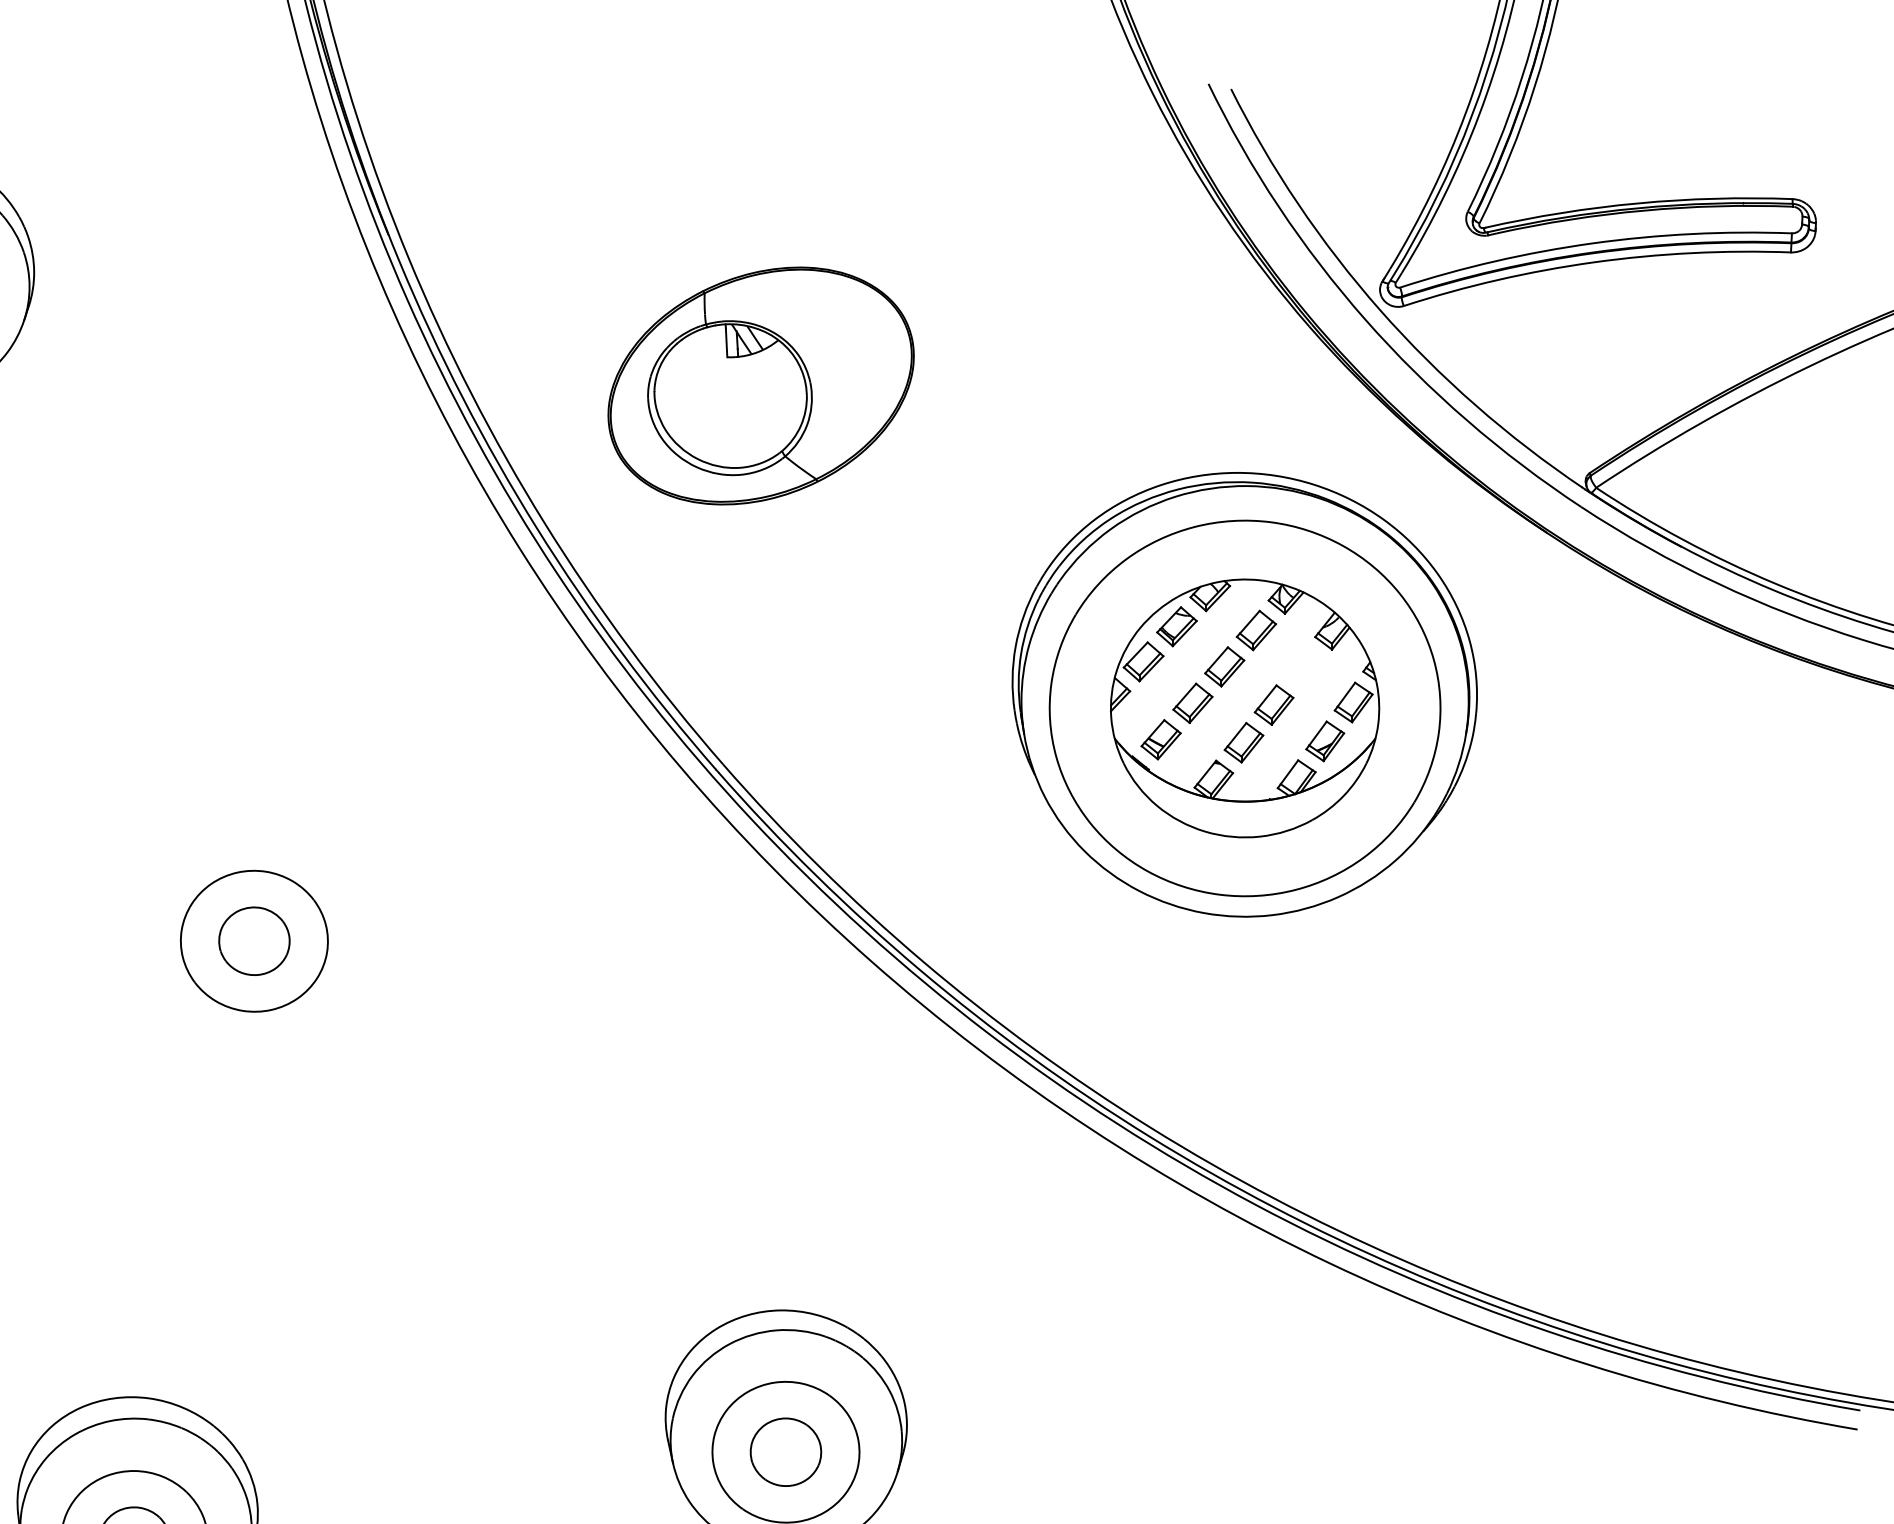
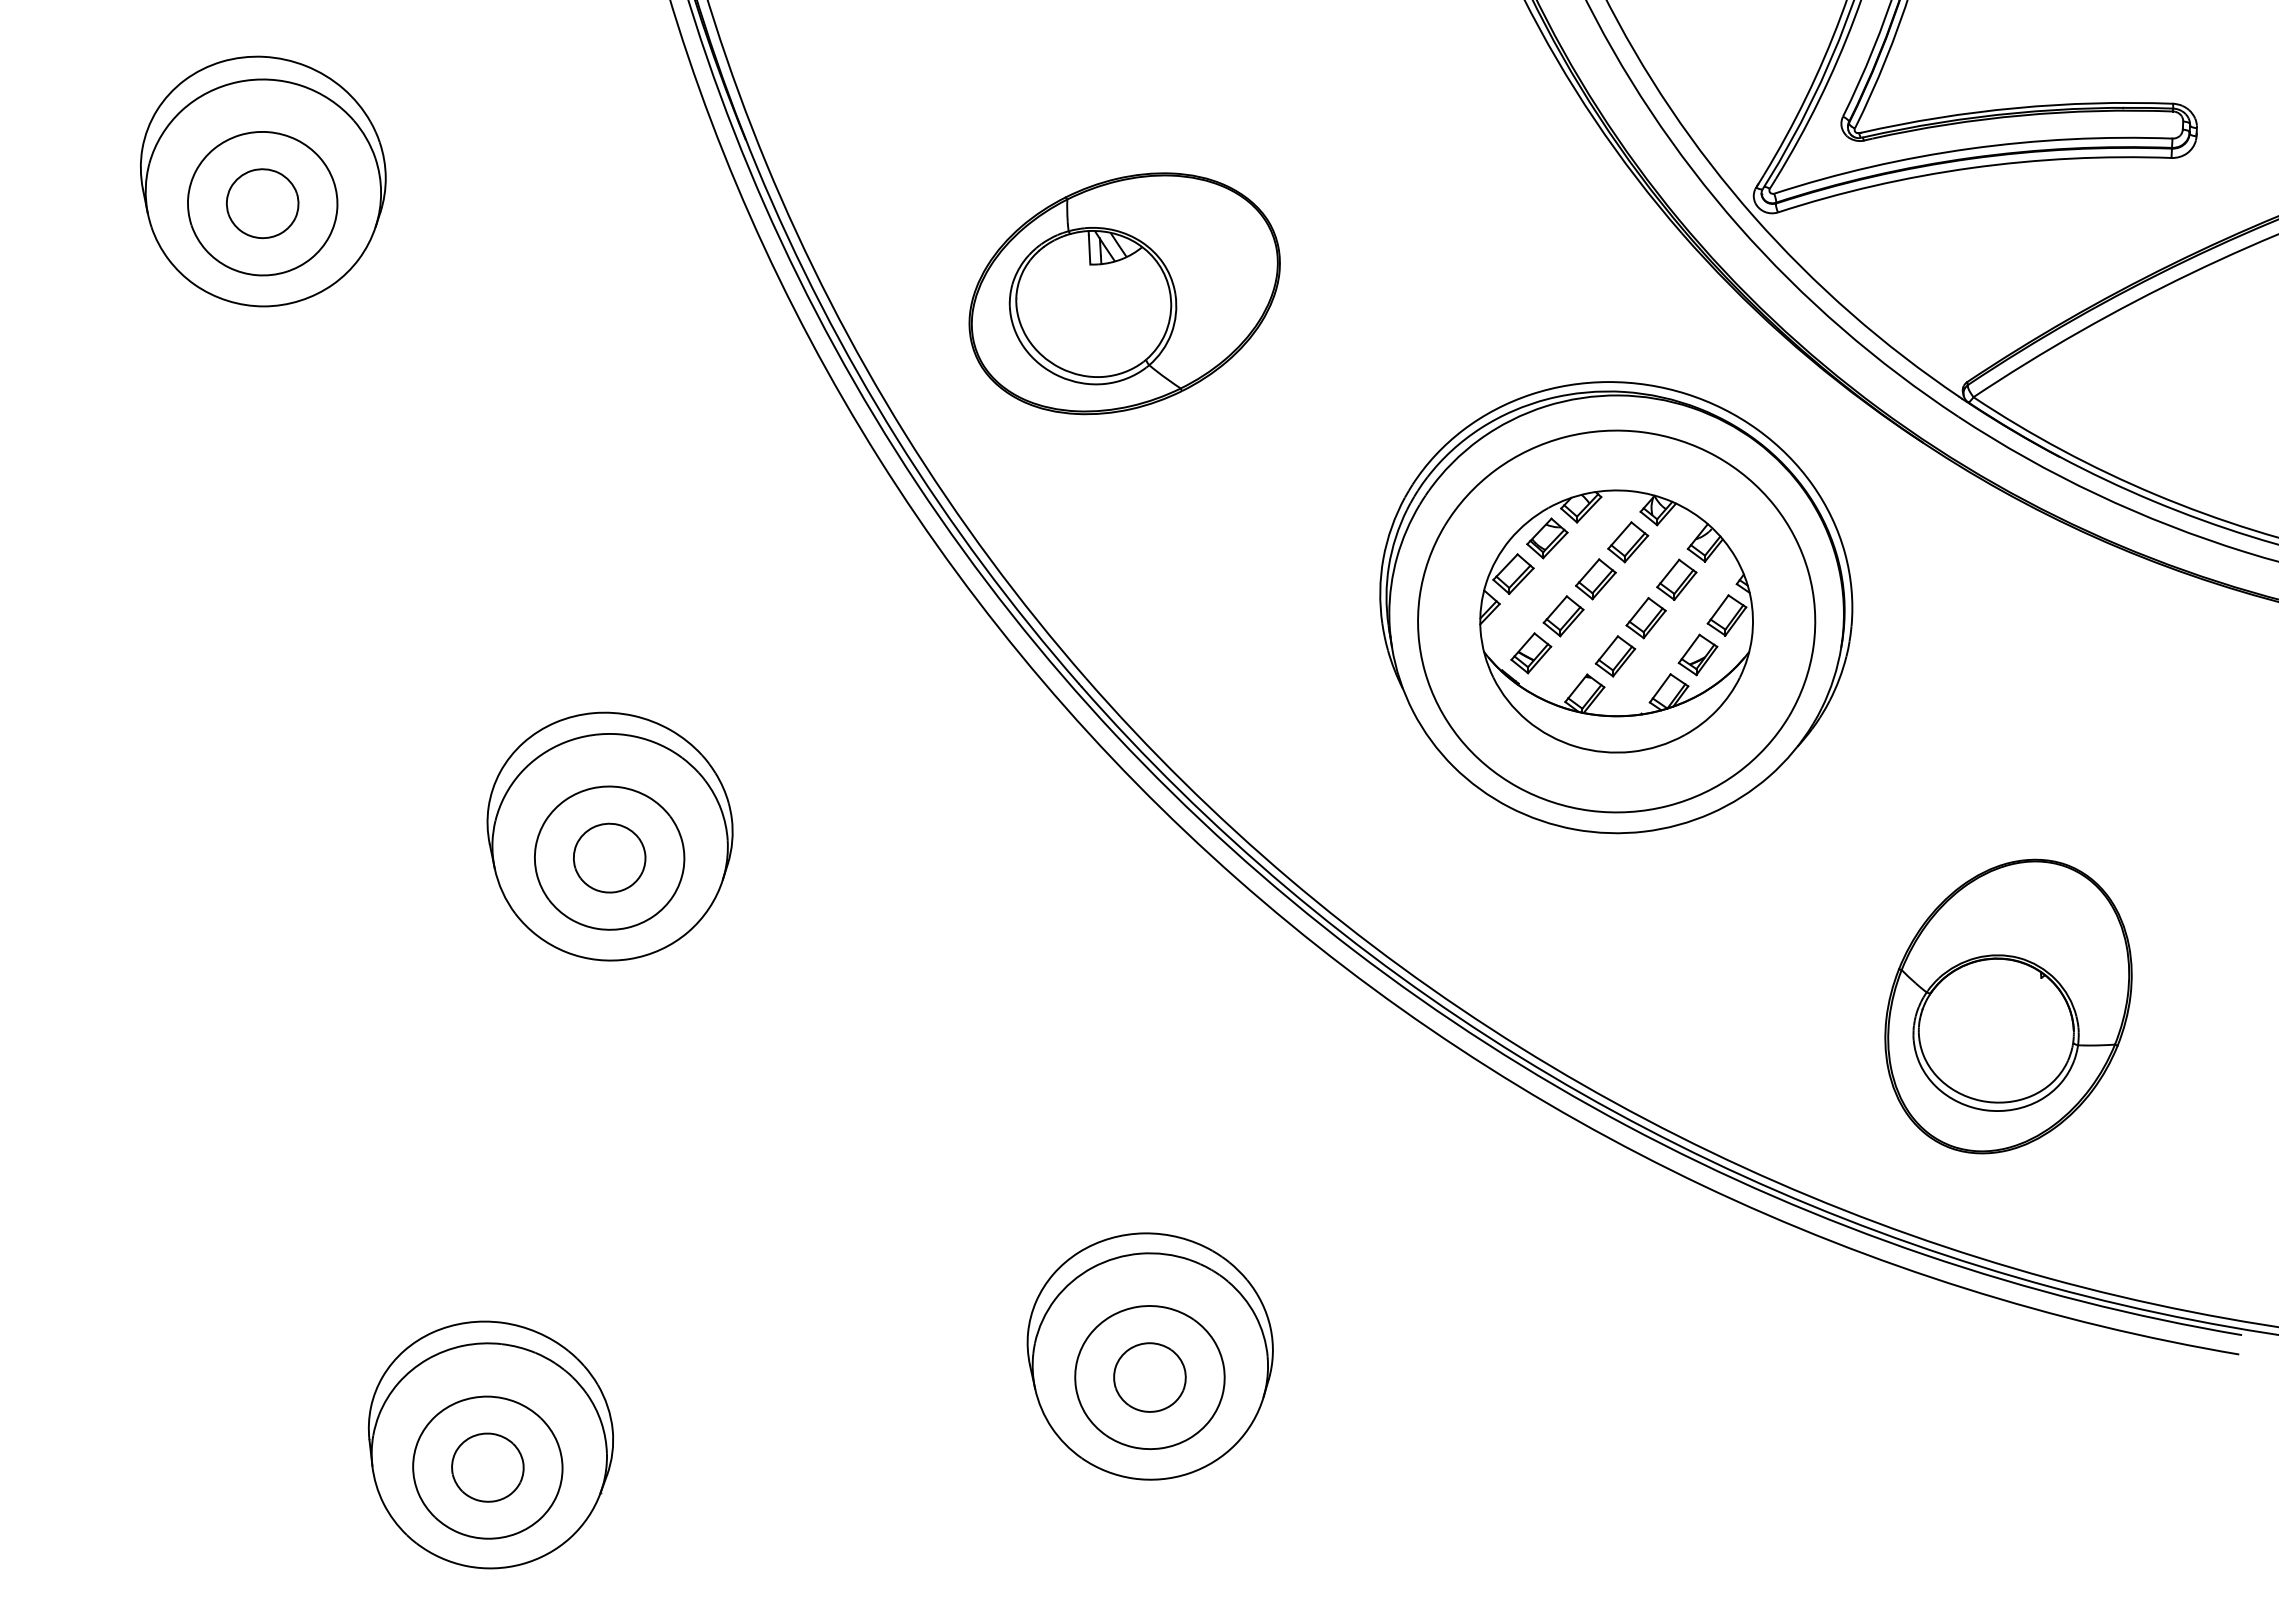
part: (1303, 667) -> (1676, 579), added
part: (254, 919) -> (609, 836), added
part: (1630, 1087) -> (2008, 1006), added

